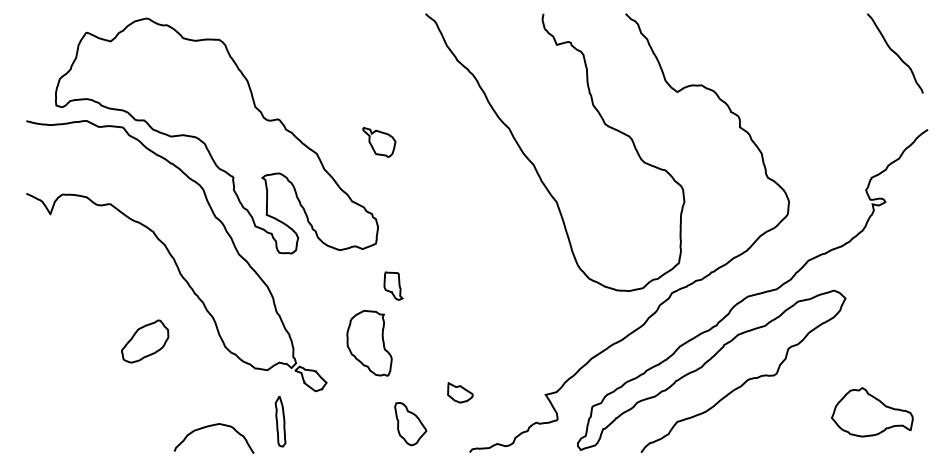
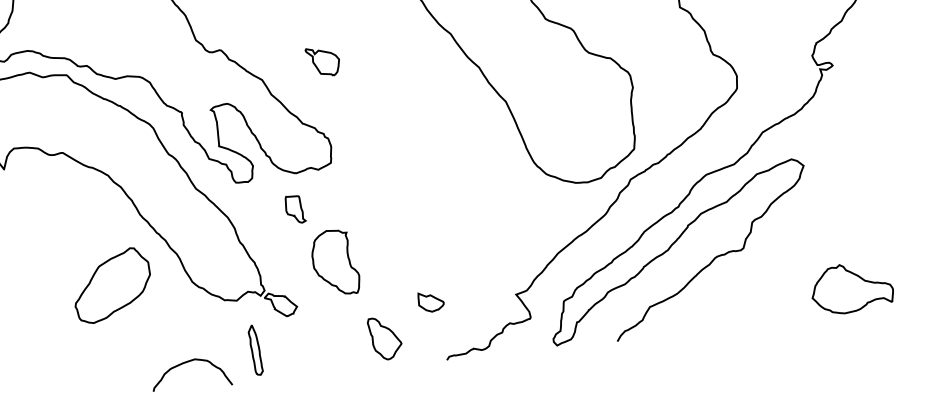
part: (393, 285) -> (295, 208), moved
part: (144, 341) -> (111, 285), size x1.67
part: (872, 412) -> (852, 288), moved

